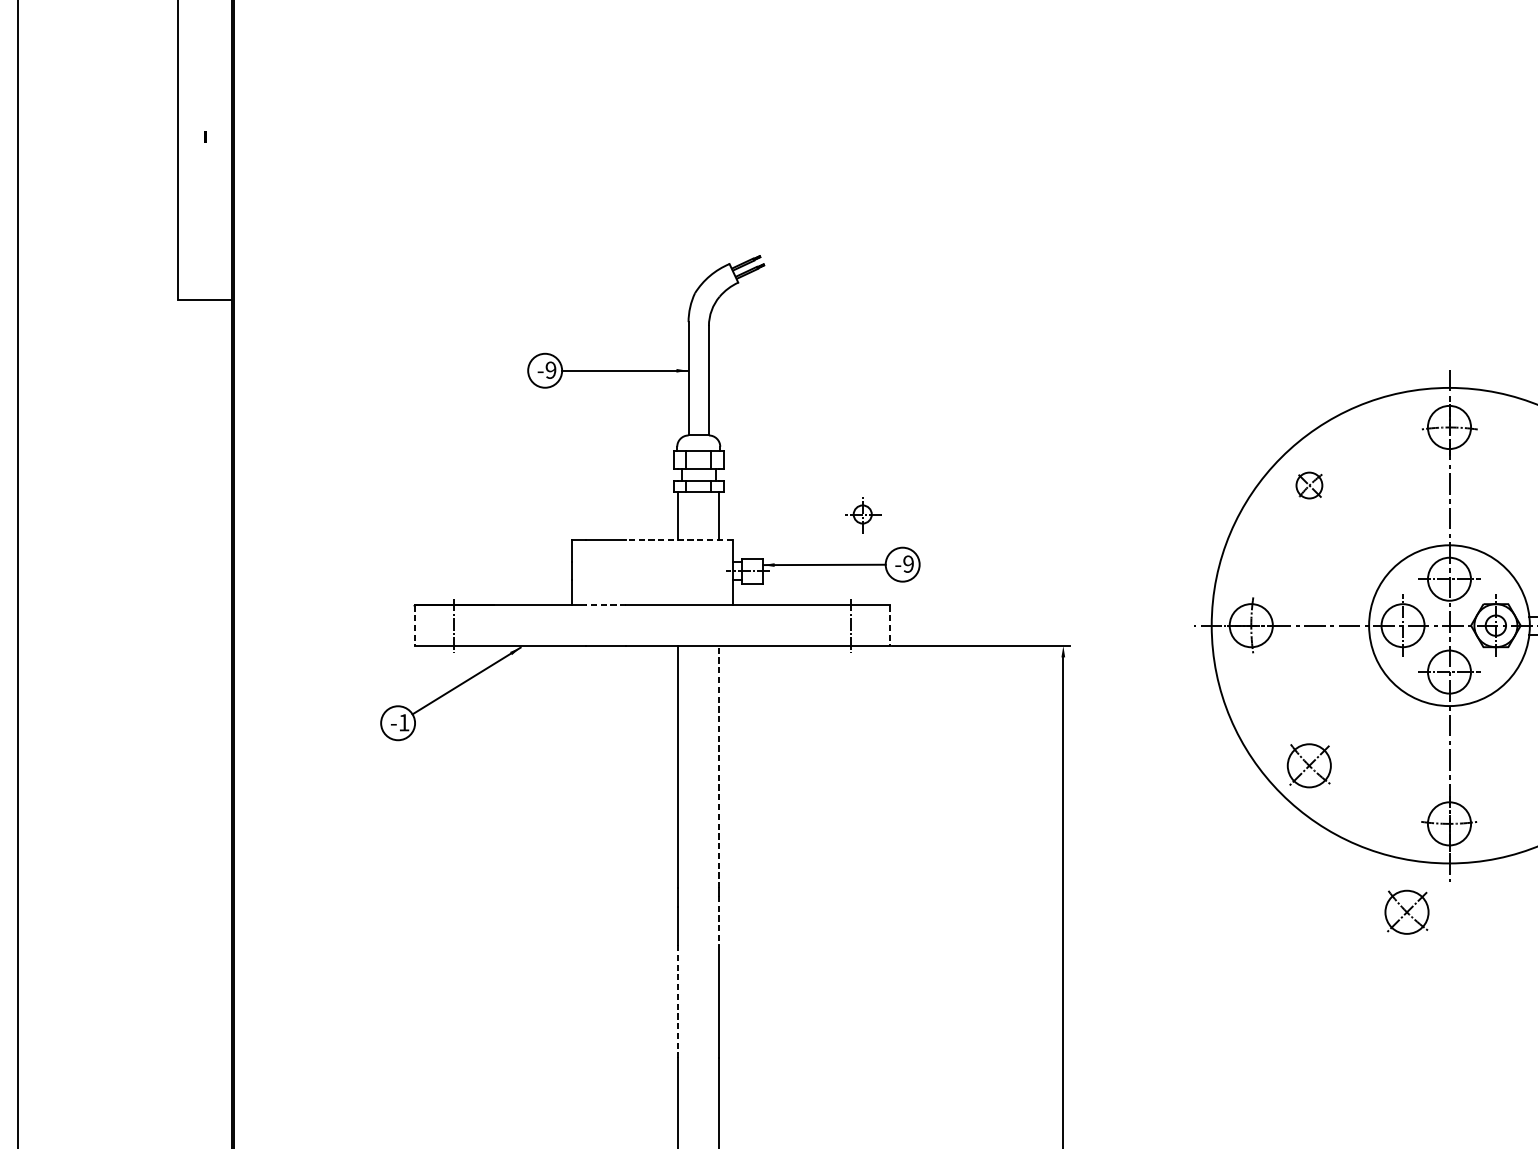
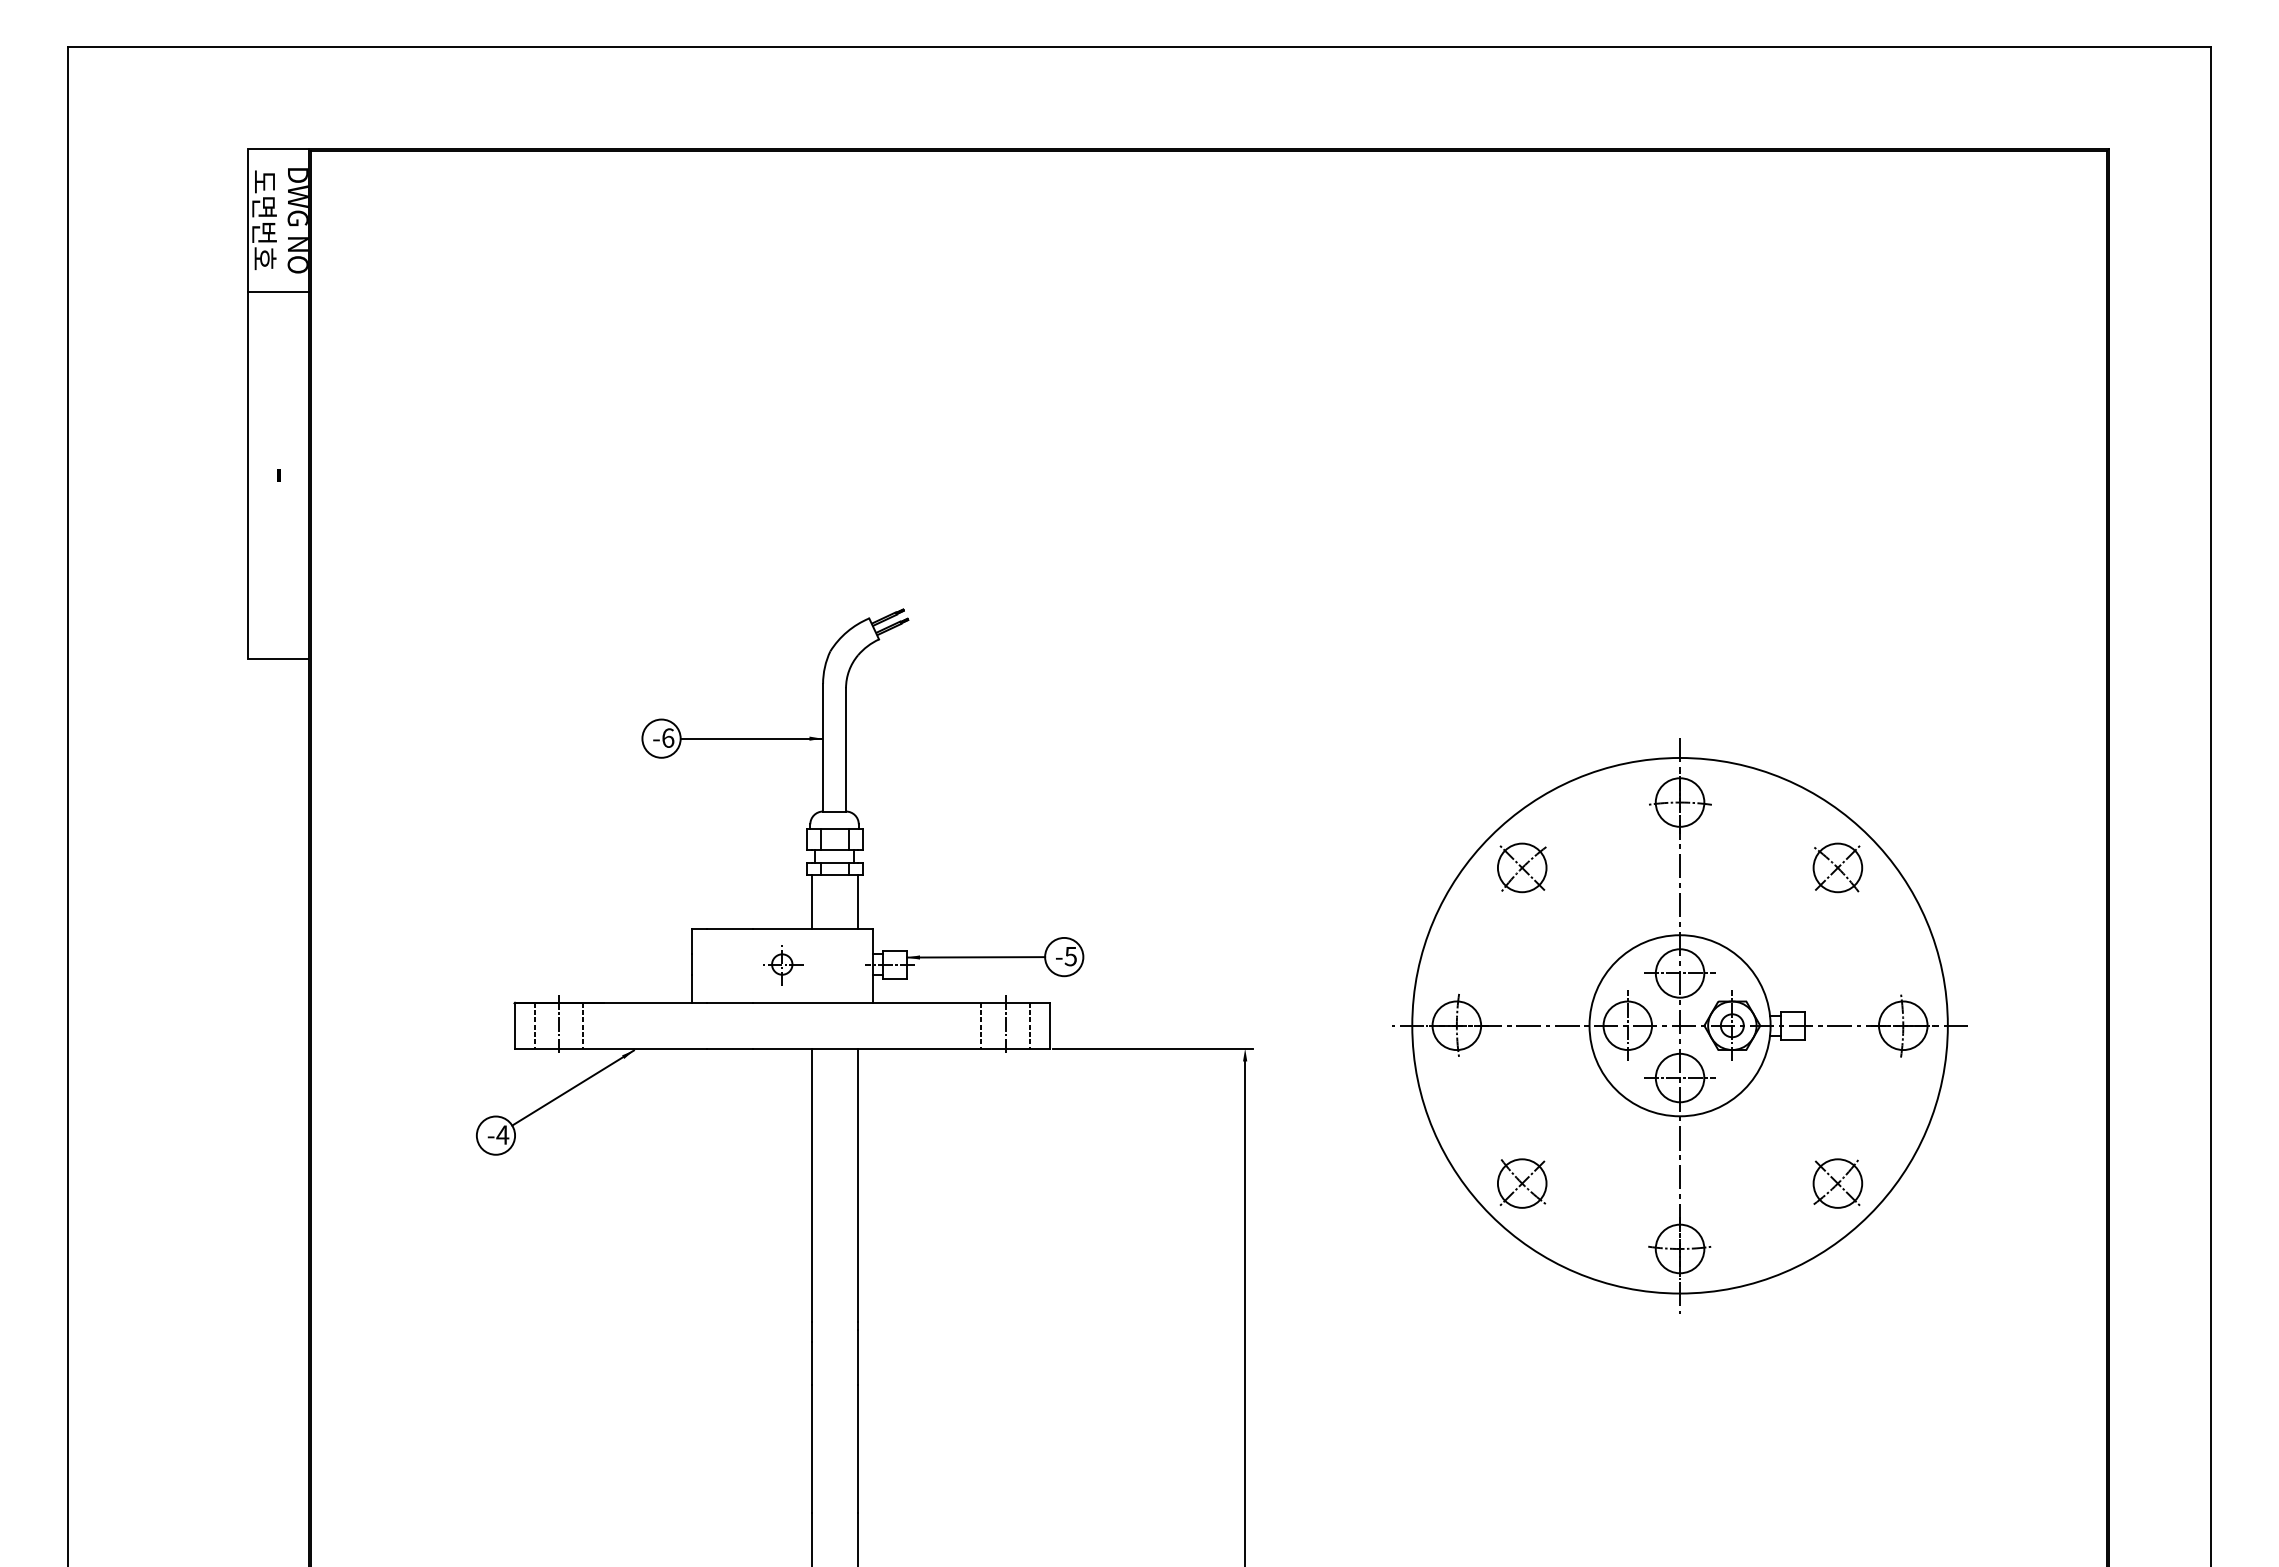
text: (551, 369) -> (668, 737), -9 -> -6
part: (1309, 485) -> (1522, 867), size x1.67
part: (863, 515) -> (783, 965), moved
line: (679, 539) -> (812, 928), dashed -> solid
text: (908, 564) -> (1070, 956), -9 -> -5
line: (605, 605) -> (729, 1002), dashed -> solid
line: (414, 625) -> (514, 1025), dashed -> solid
line: (432, 625) -> (534, 1025), added
line: (475, 625) -> (583, 1025), added
line: (829, 625) -> (981, 1025), added
line: (871, 625) -> (1029, 1025), added
line: (890, 625) -> (1050, 1025), dashed -> solid
text: (403, 722) -> (502, 1134), -1 -> -4
line: (719, 766) -> (857, 1184), dashed -> solid
part: (1407, 912) -> (1632, 1348), removed
line: (719, 920) -> (857, 1357), dashed -> solid
line: (678, 1001) -> (811, 1449), dashed -> solid

